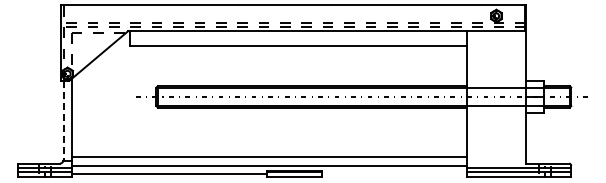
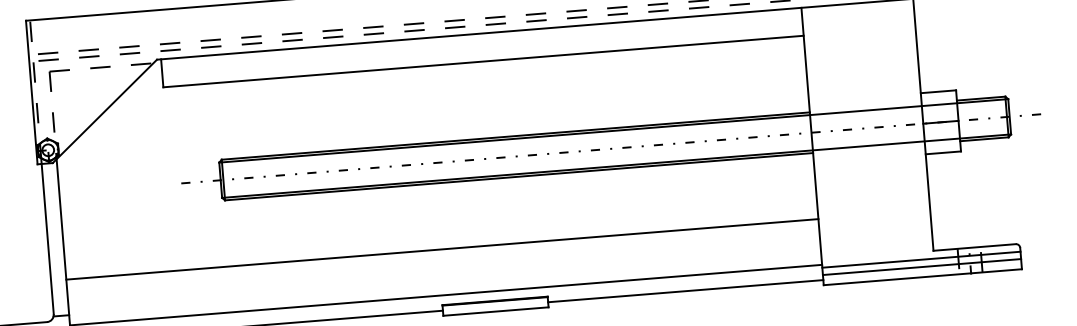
line: (63, 120) -> (47, 239), dashed -> solid
line: (269, 157) -> (442, 249), moved
line: (394, 174) -> (685, 291), added

